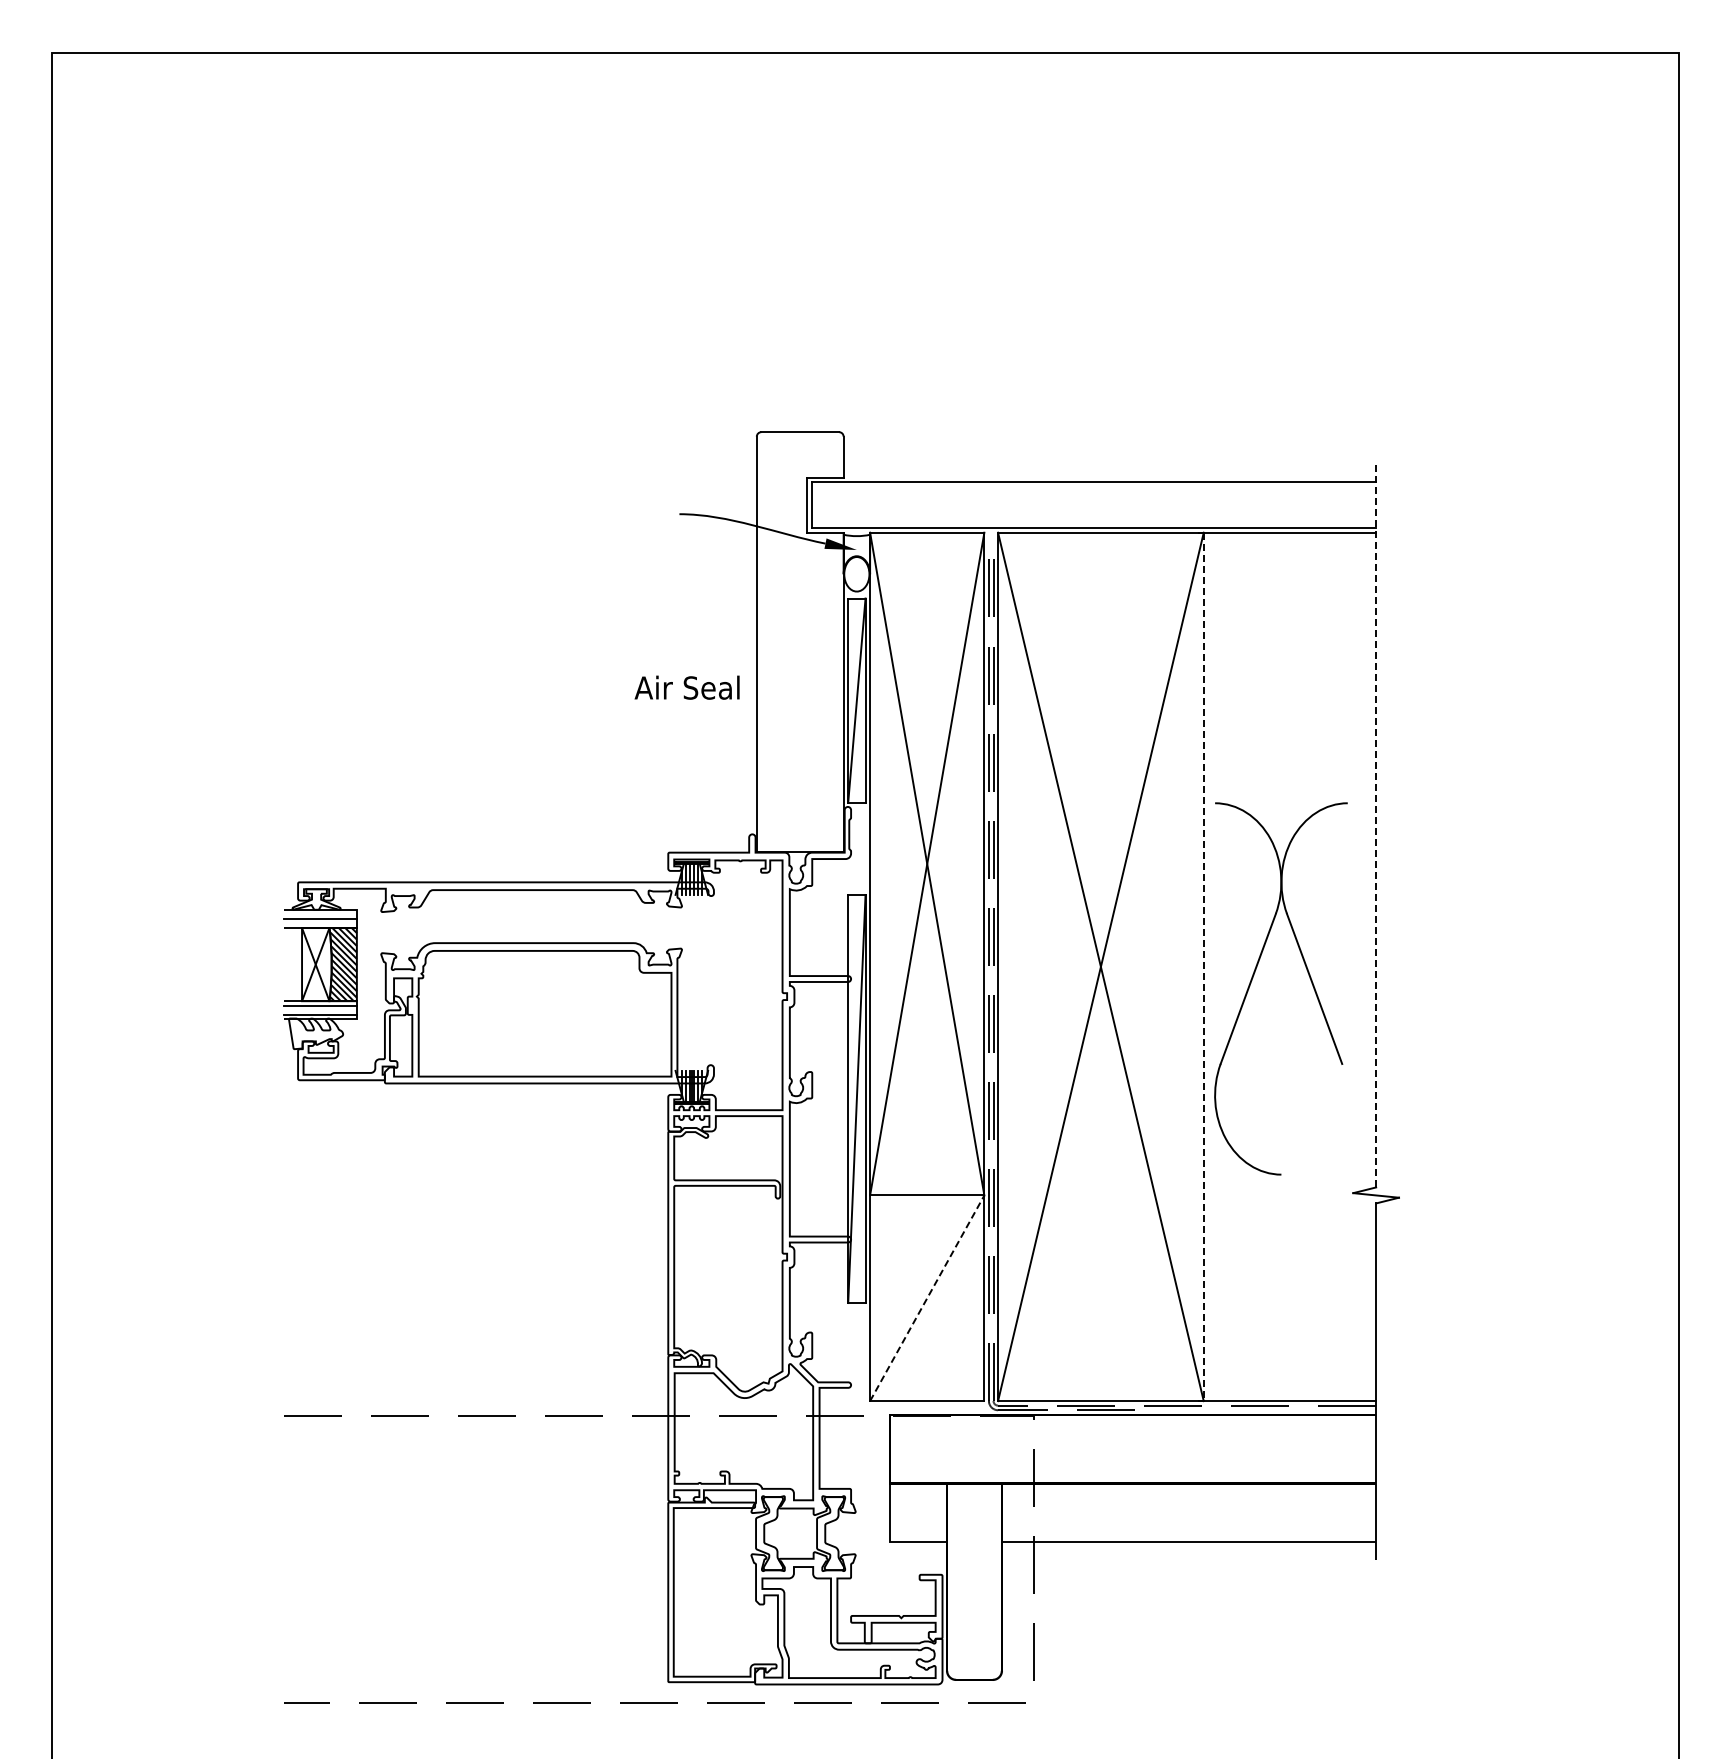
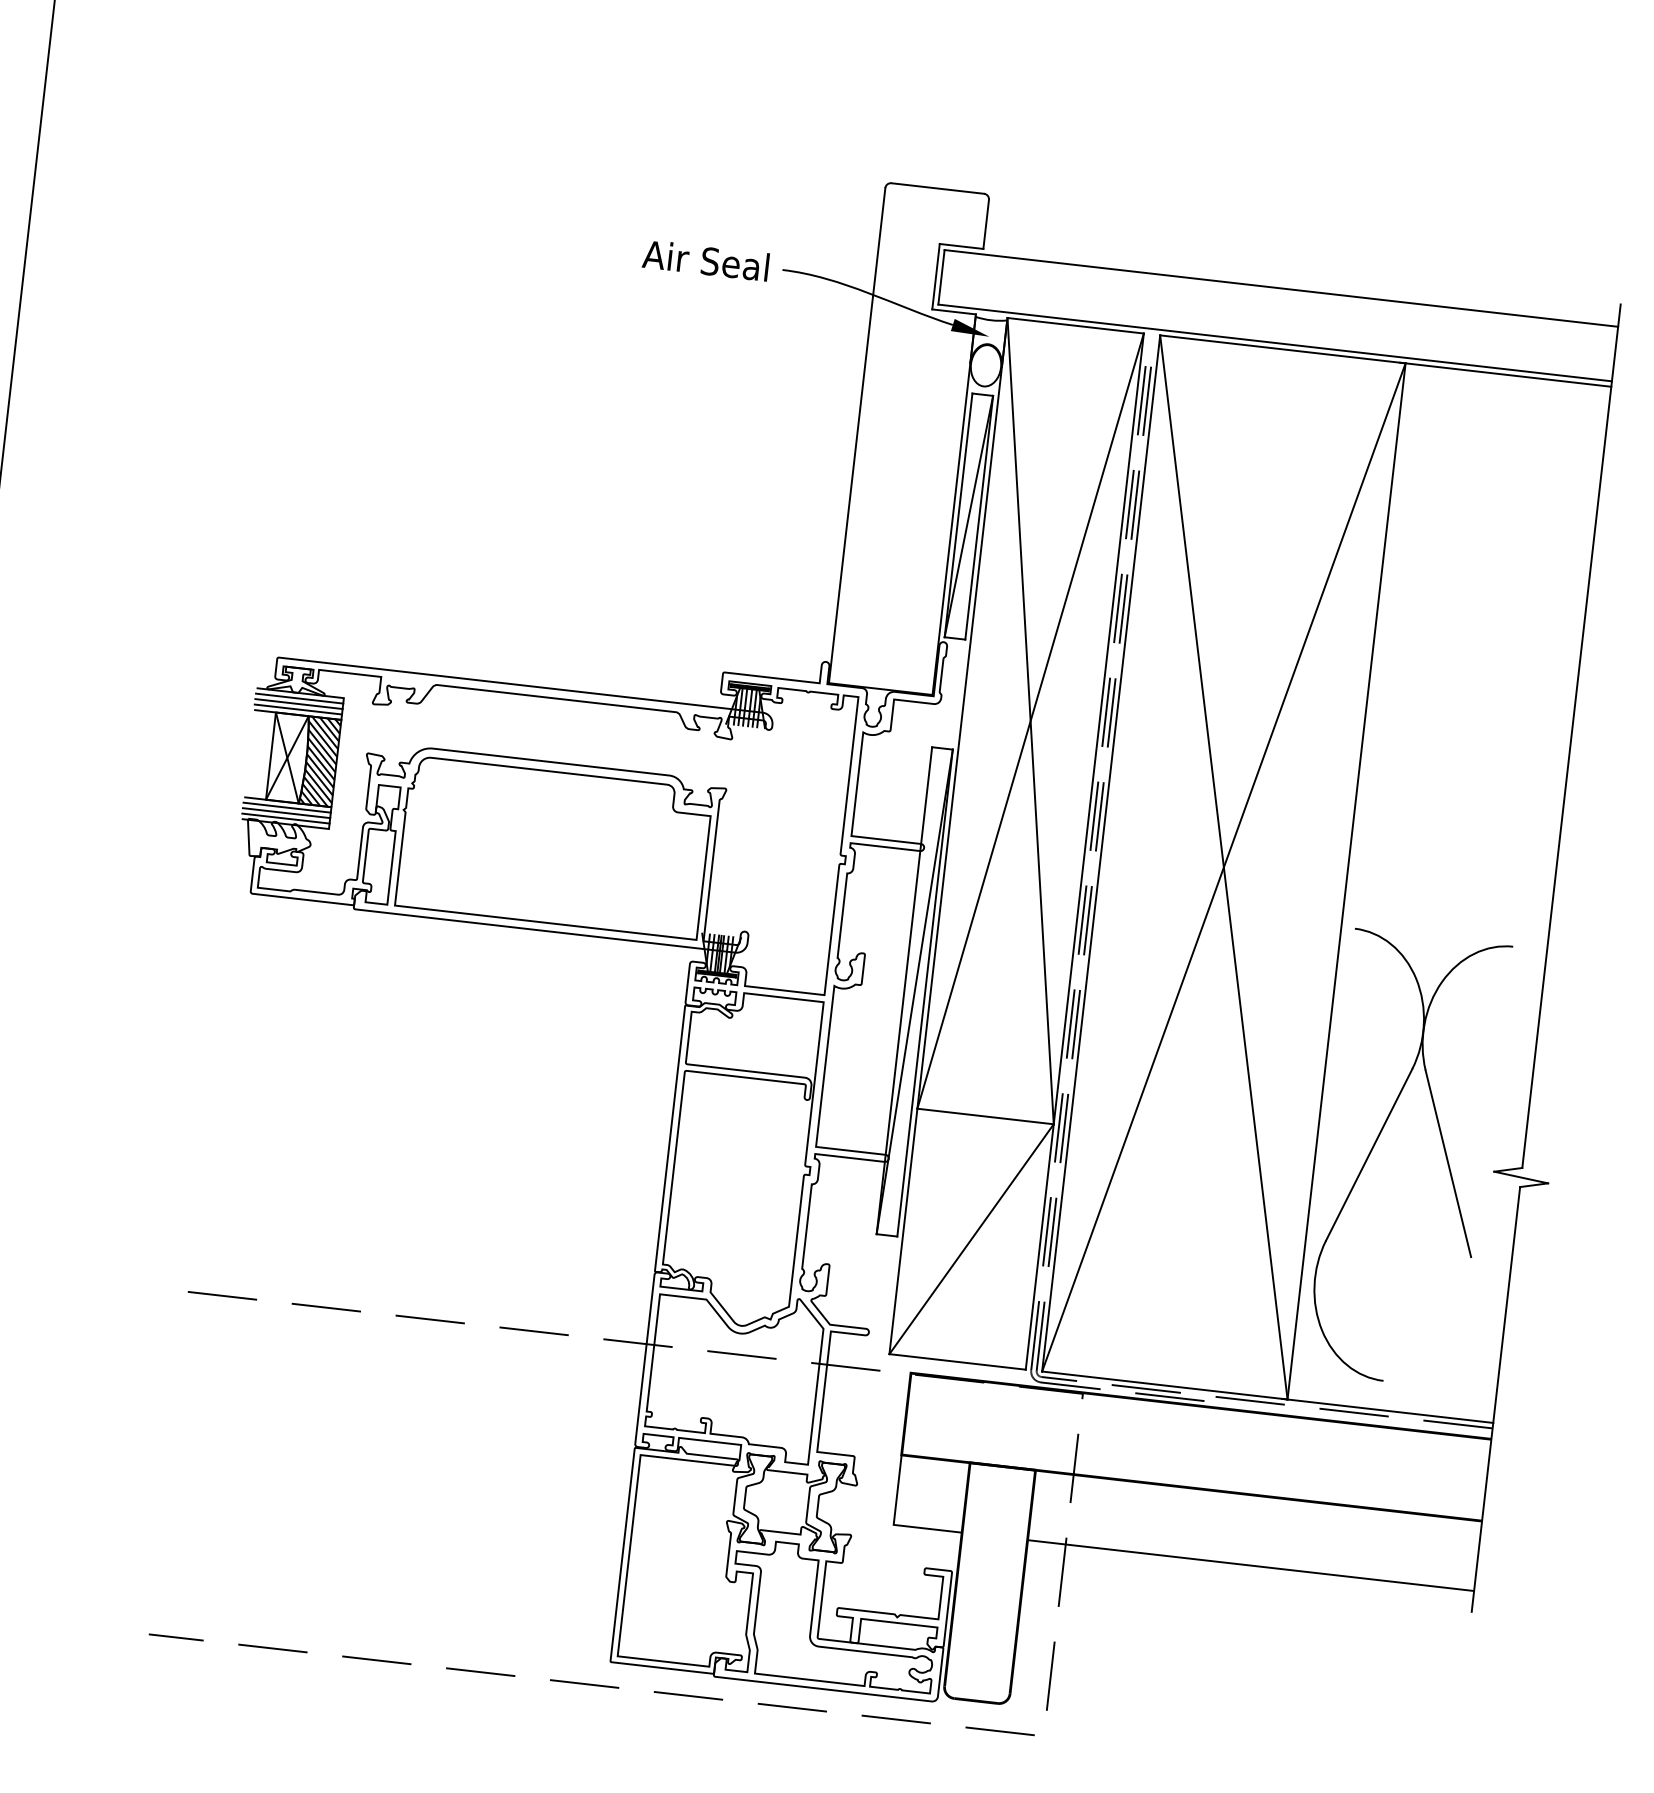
text: (686, 687) -> (705, 260), moved
line: (1376, 825) -> (1571, 736), dashed -> solid
line: (319, 914) -> (298, 698), added
line: (319, 923) -> (297, 709), added
line: (1203, 967) -> (1346, 882), dashed -> solid
part: (1253, 978) -> (1376, 1143), moved
line: (319, 1010) -> (285, 813), added
line: (927, 1298) -> (971, 1239), dashed -> solid

